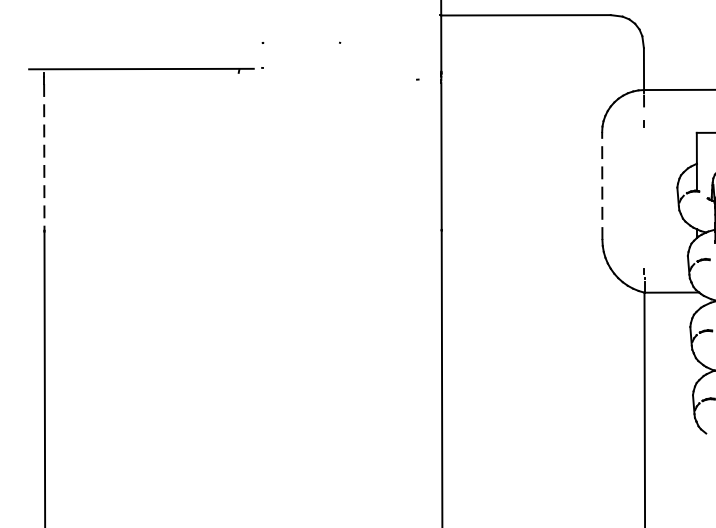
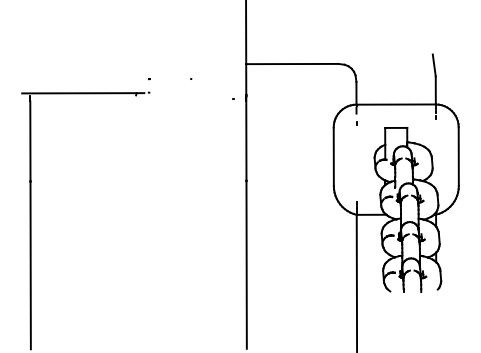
line: (44, 157) -> (30, 141), dashed -> solid
line: (601, 185) -> (333, 156), dashed -> solid

